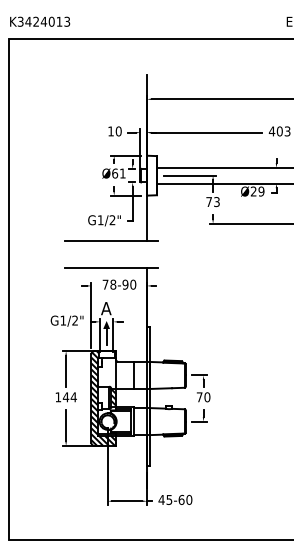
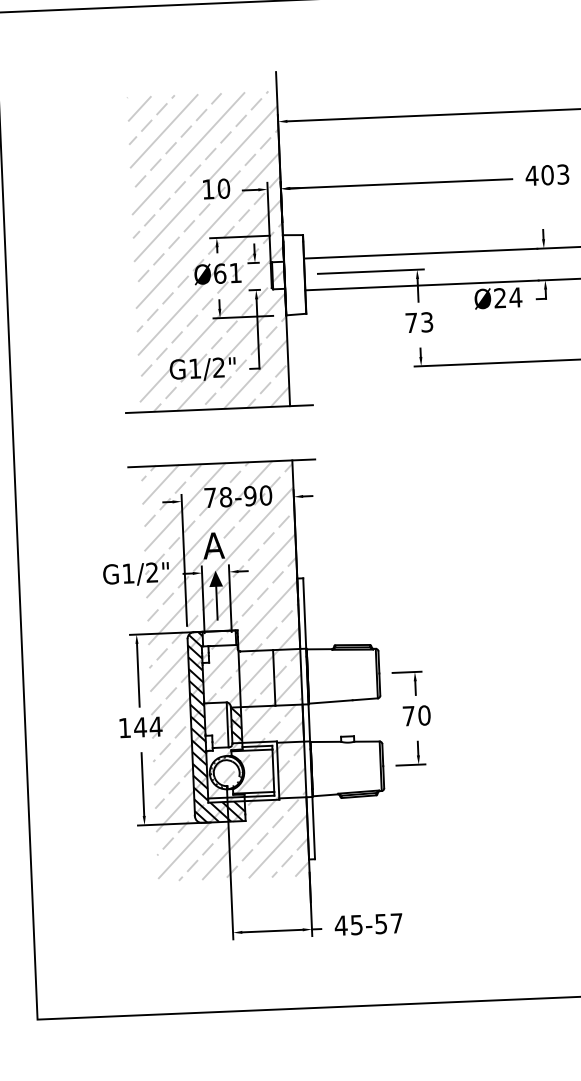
hatch: (109, 161) -> (207, 249), added
text: (261, 191) -> (515, 297), Ø29 -> Ø24
hatch: (109, 370) -> (225, 669), added
text: (185, 499) -> (389, 922), 45-60 -> 45-57

